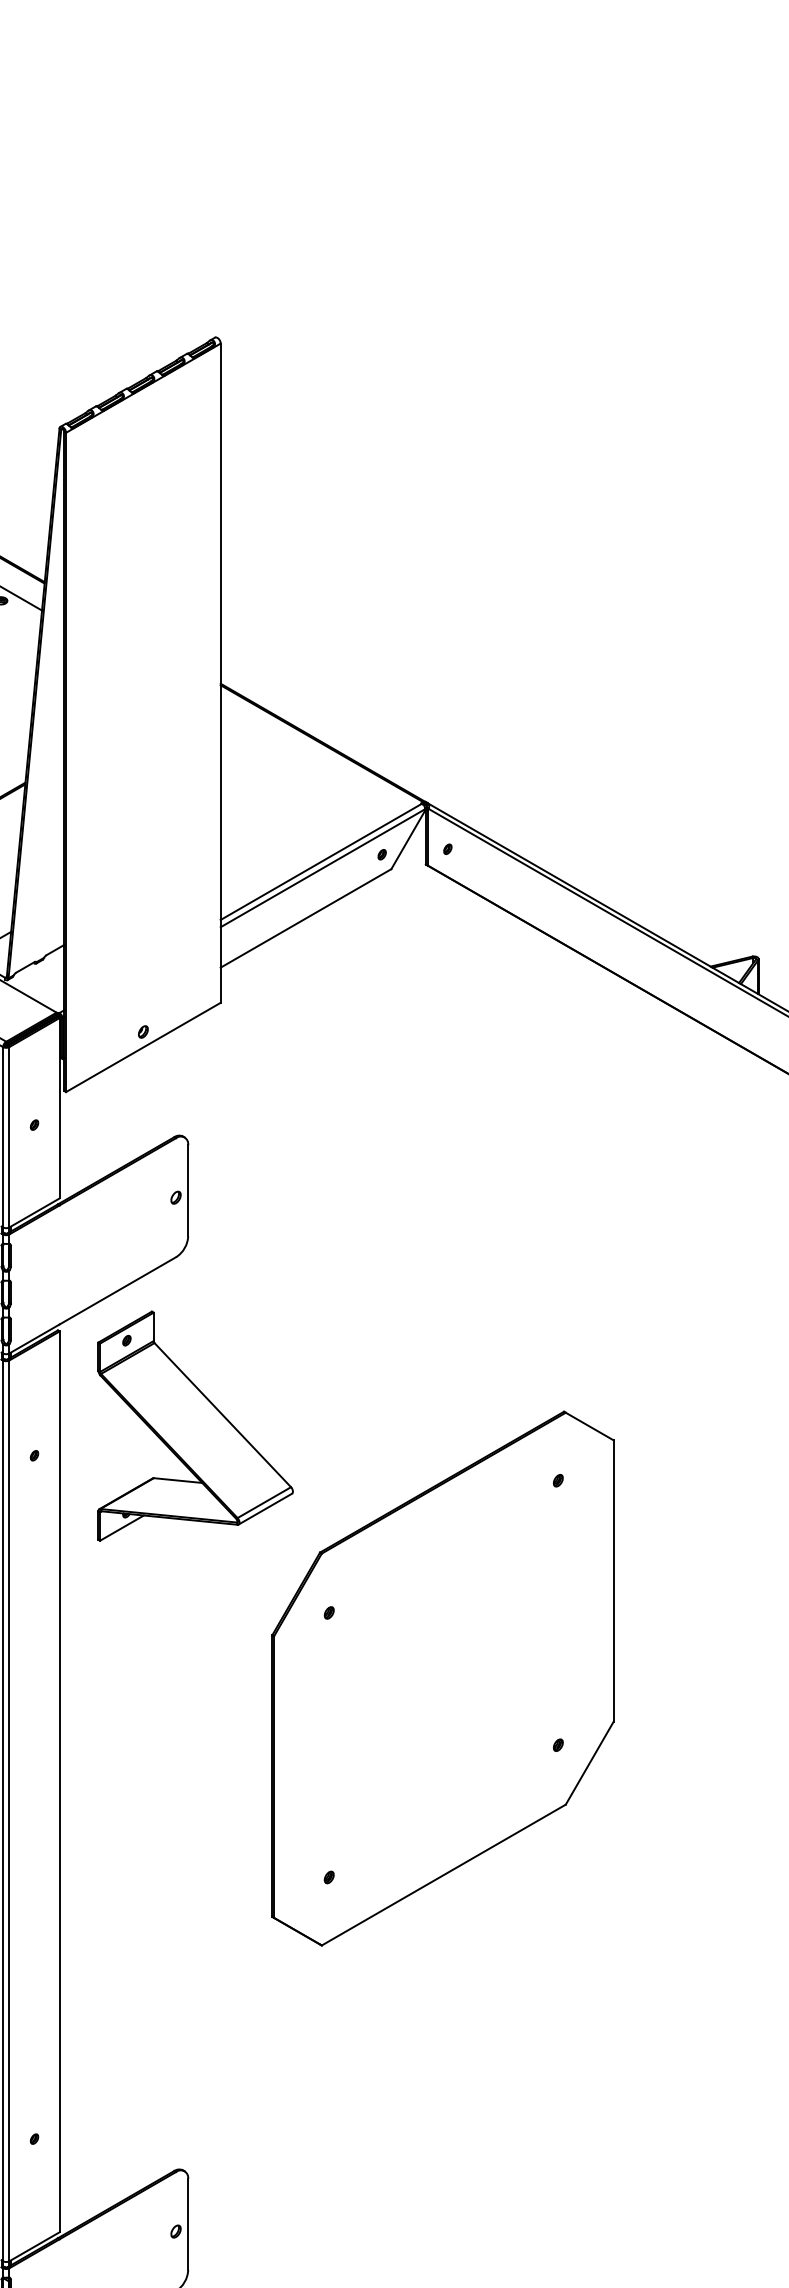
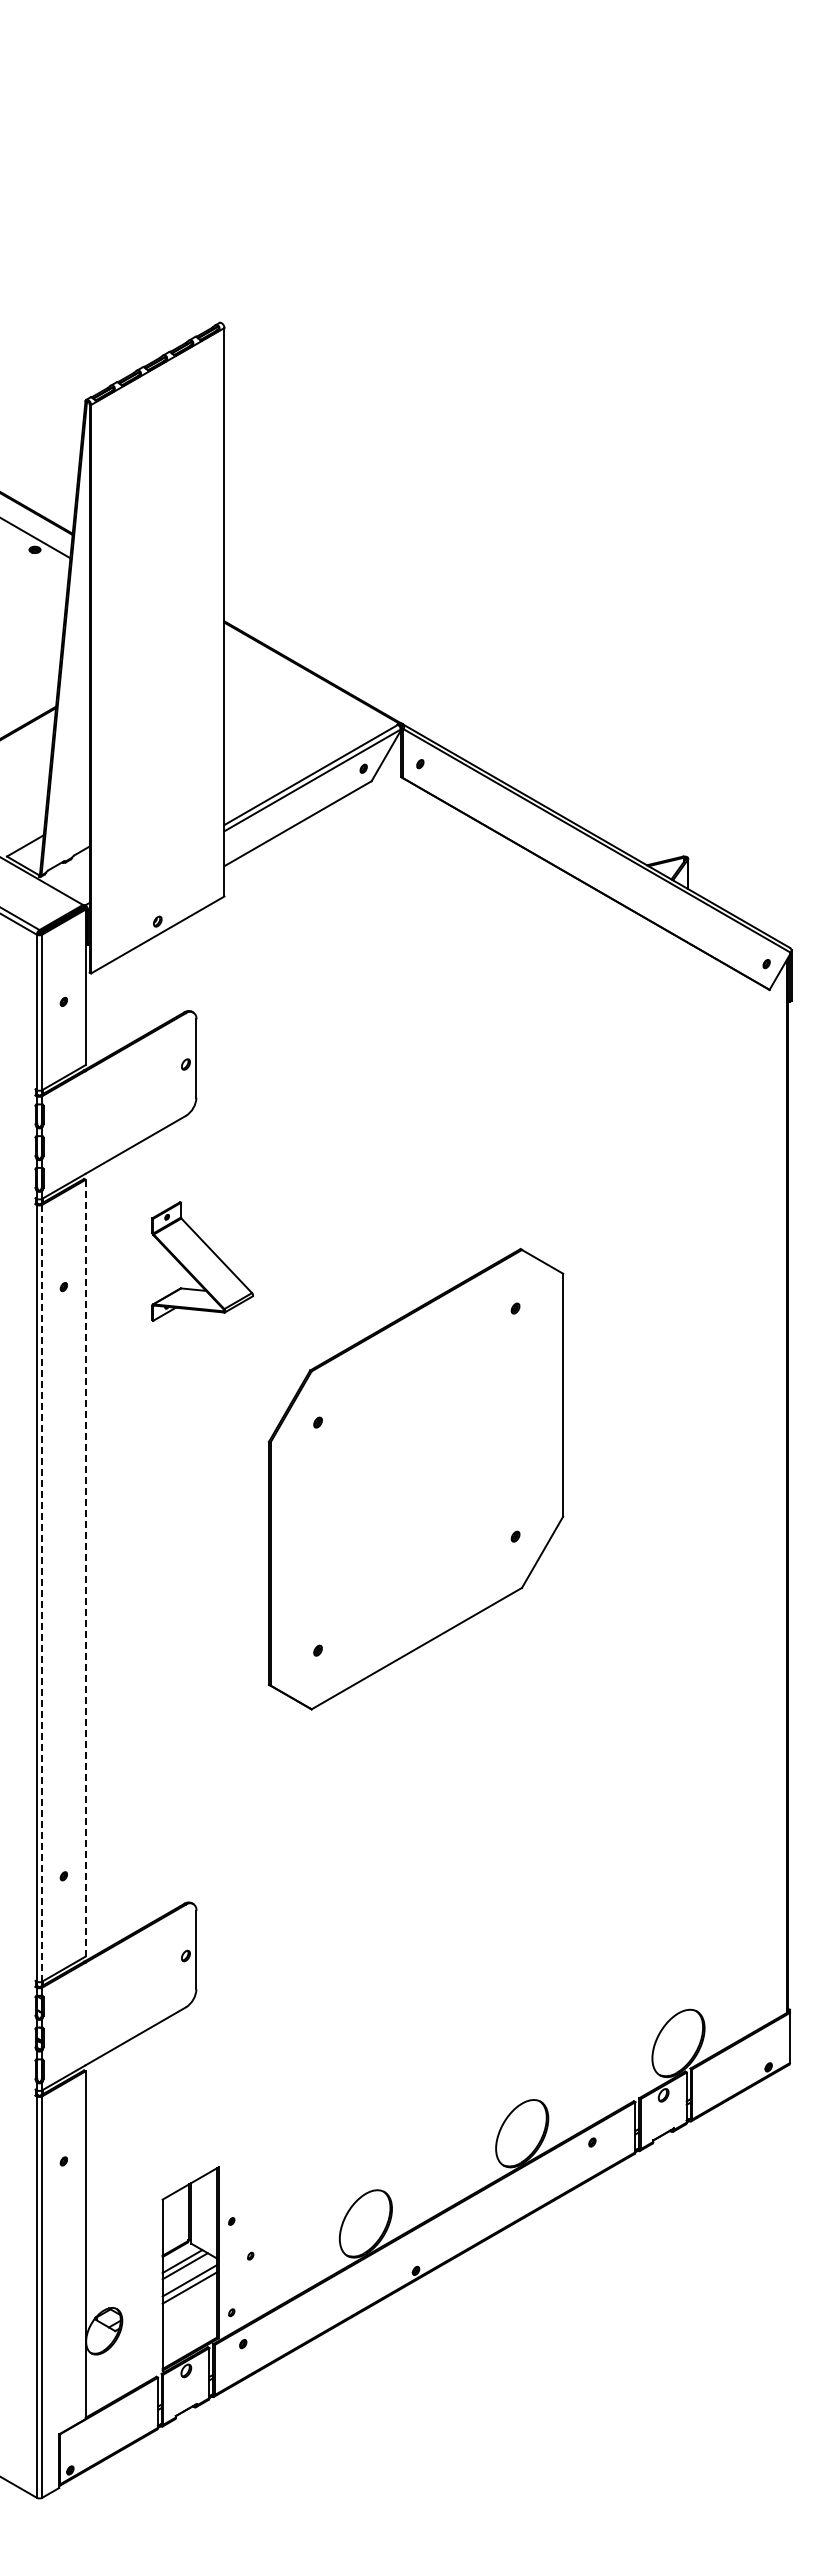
part: (195, 1426) -> (202, 1261), size x0.6
line: (59, 1780) -> (85, 1567), solid -> dashed
line: (9, 1809) -> (42, 1592), solid -> dashed

